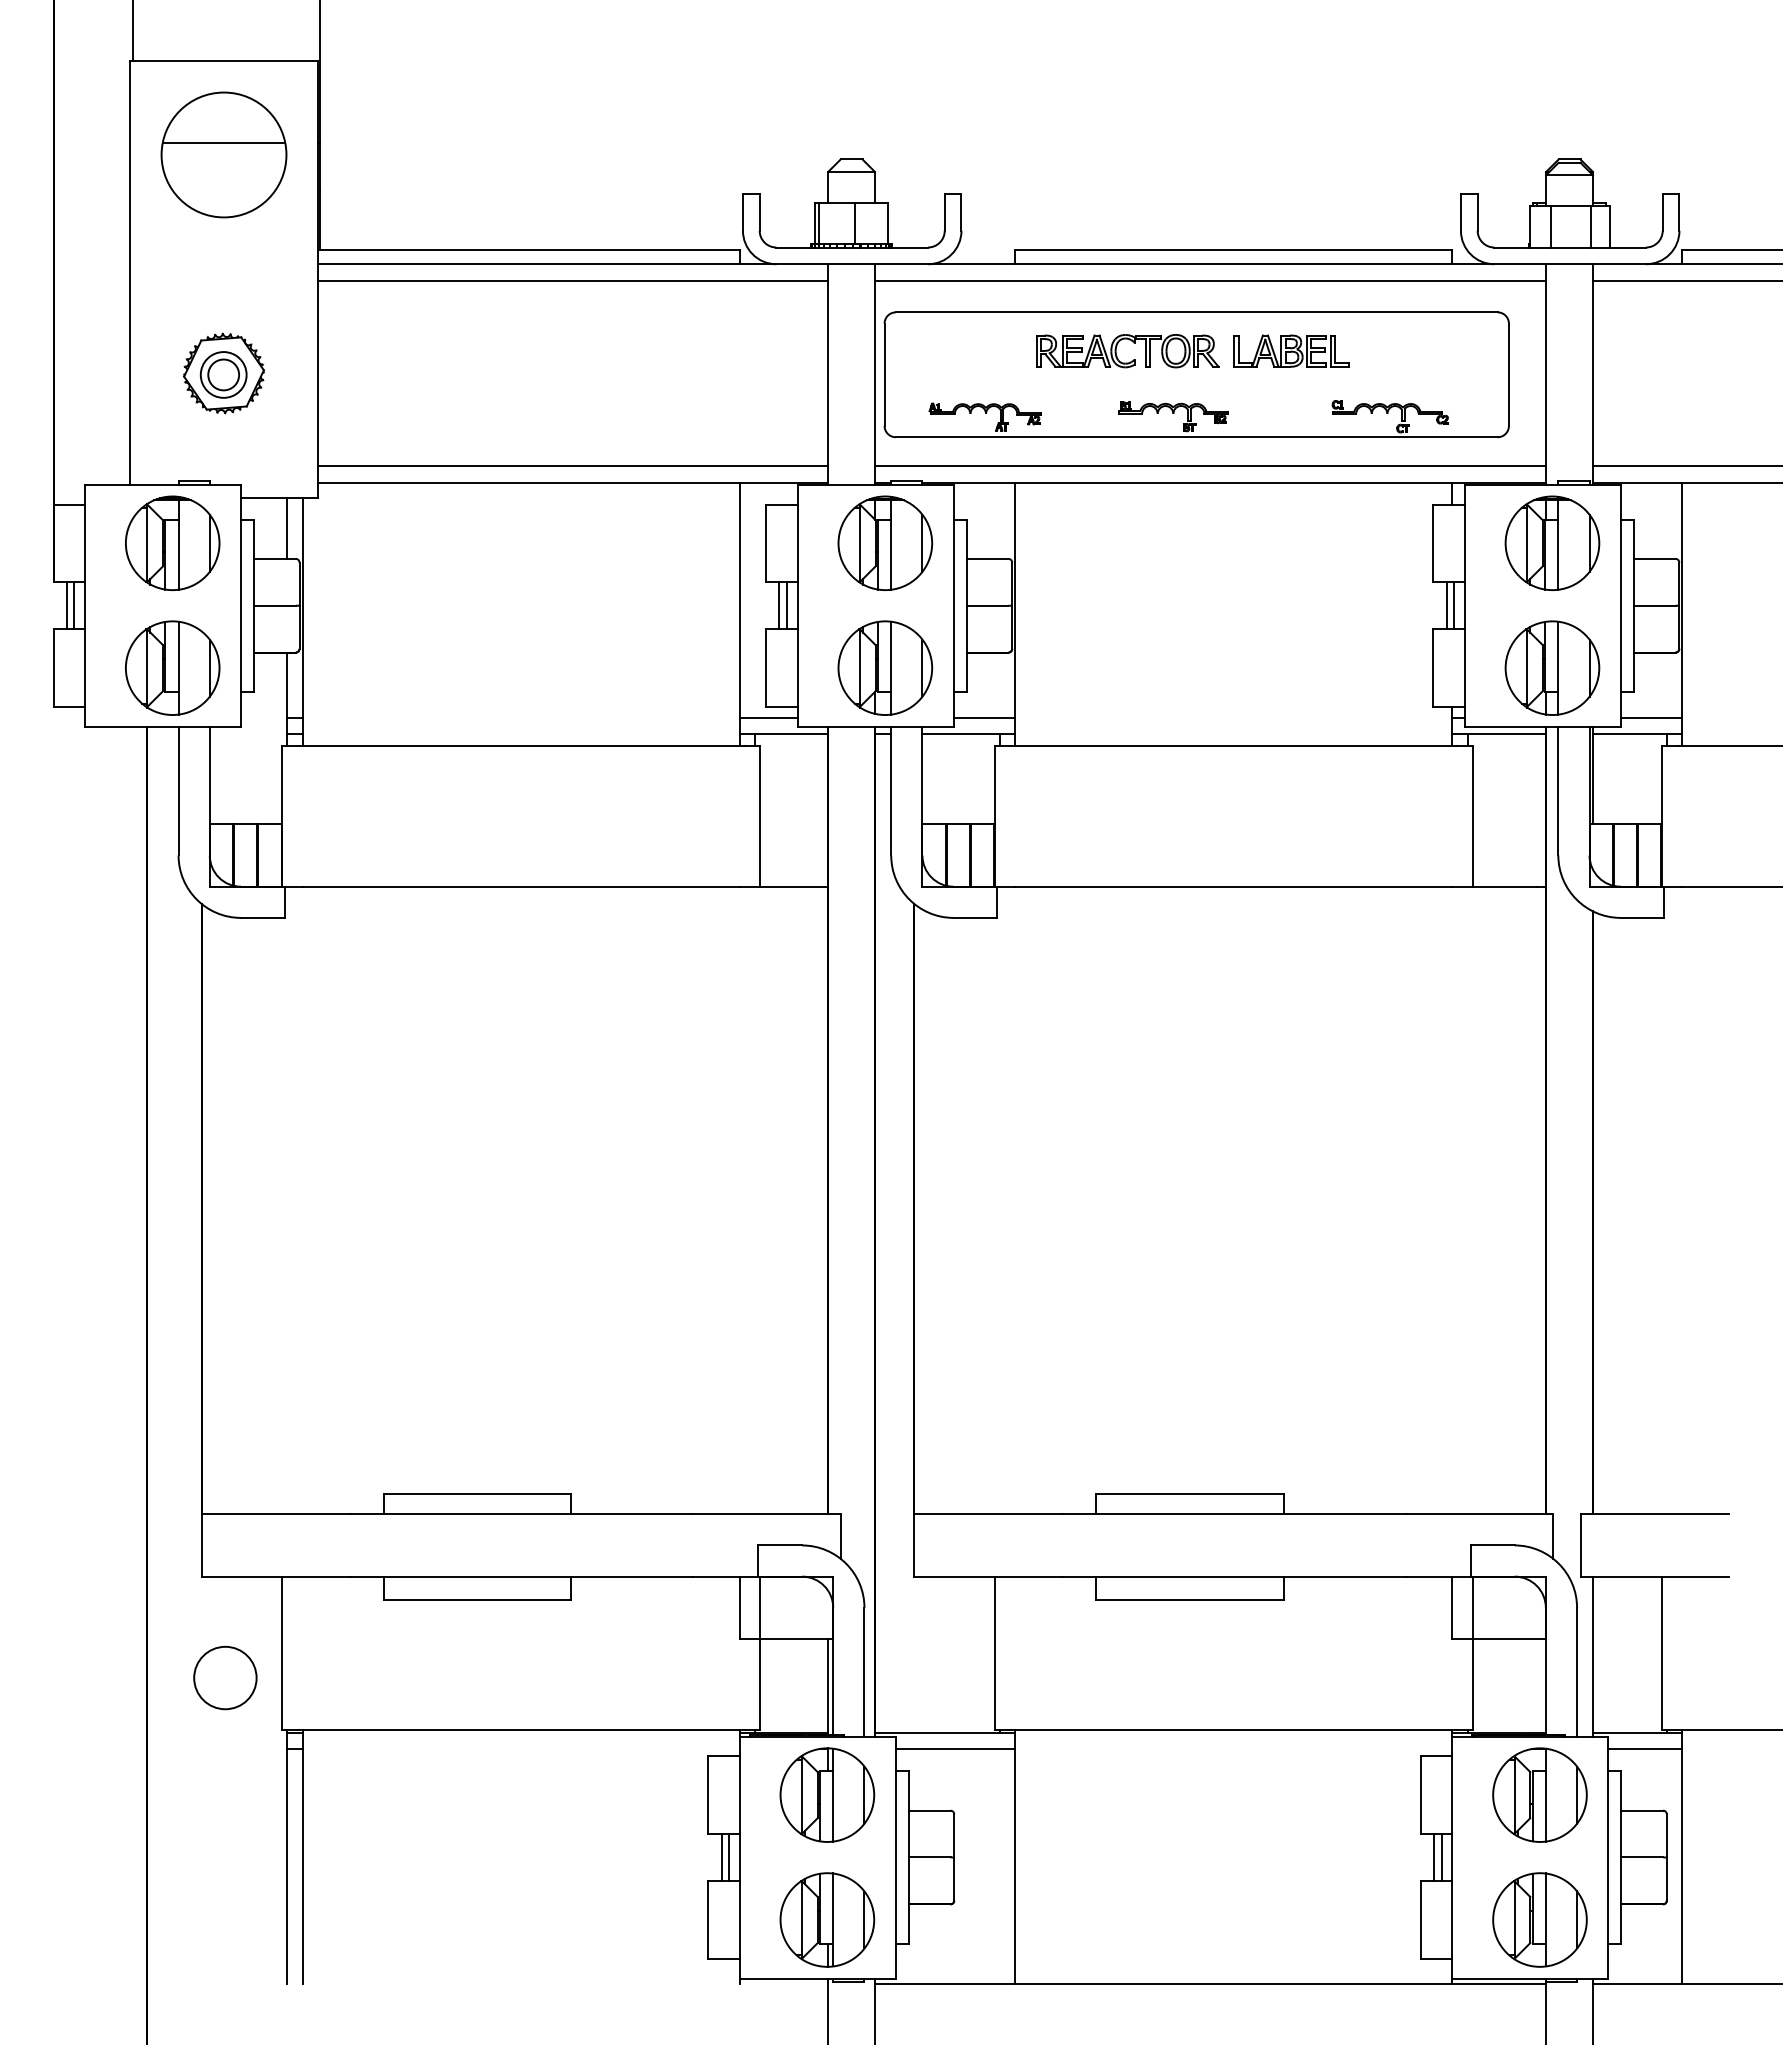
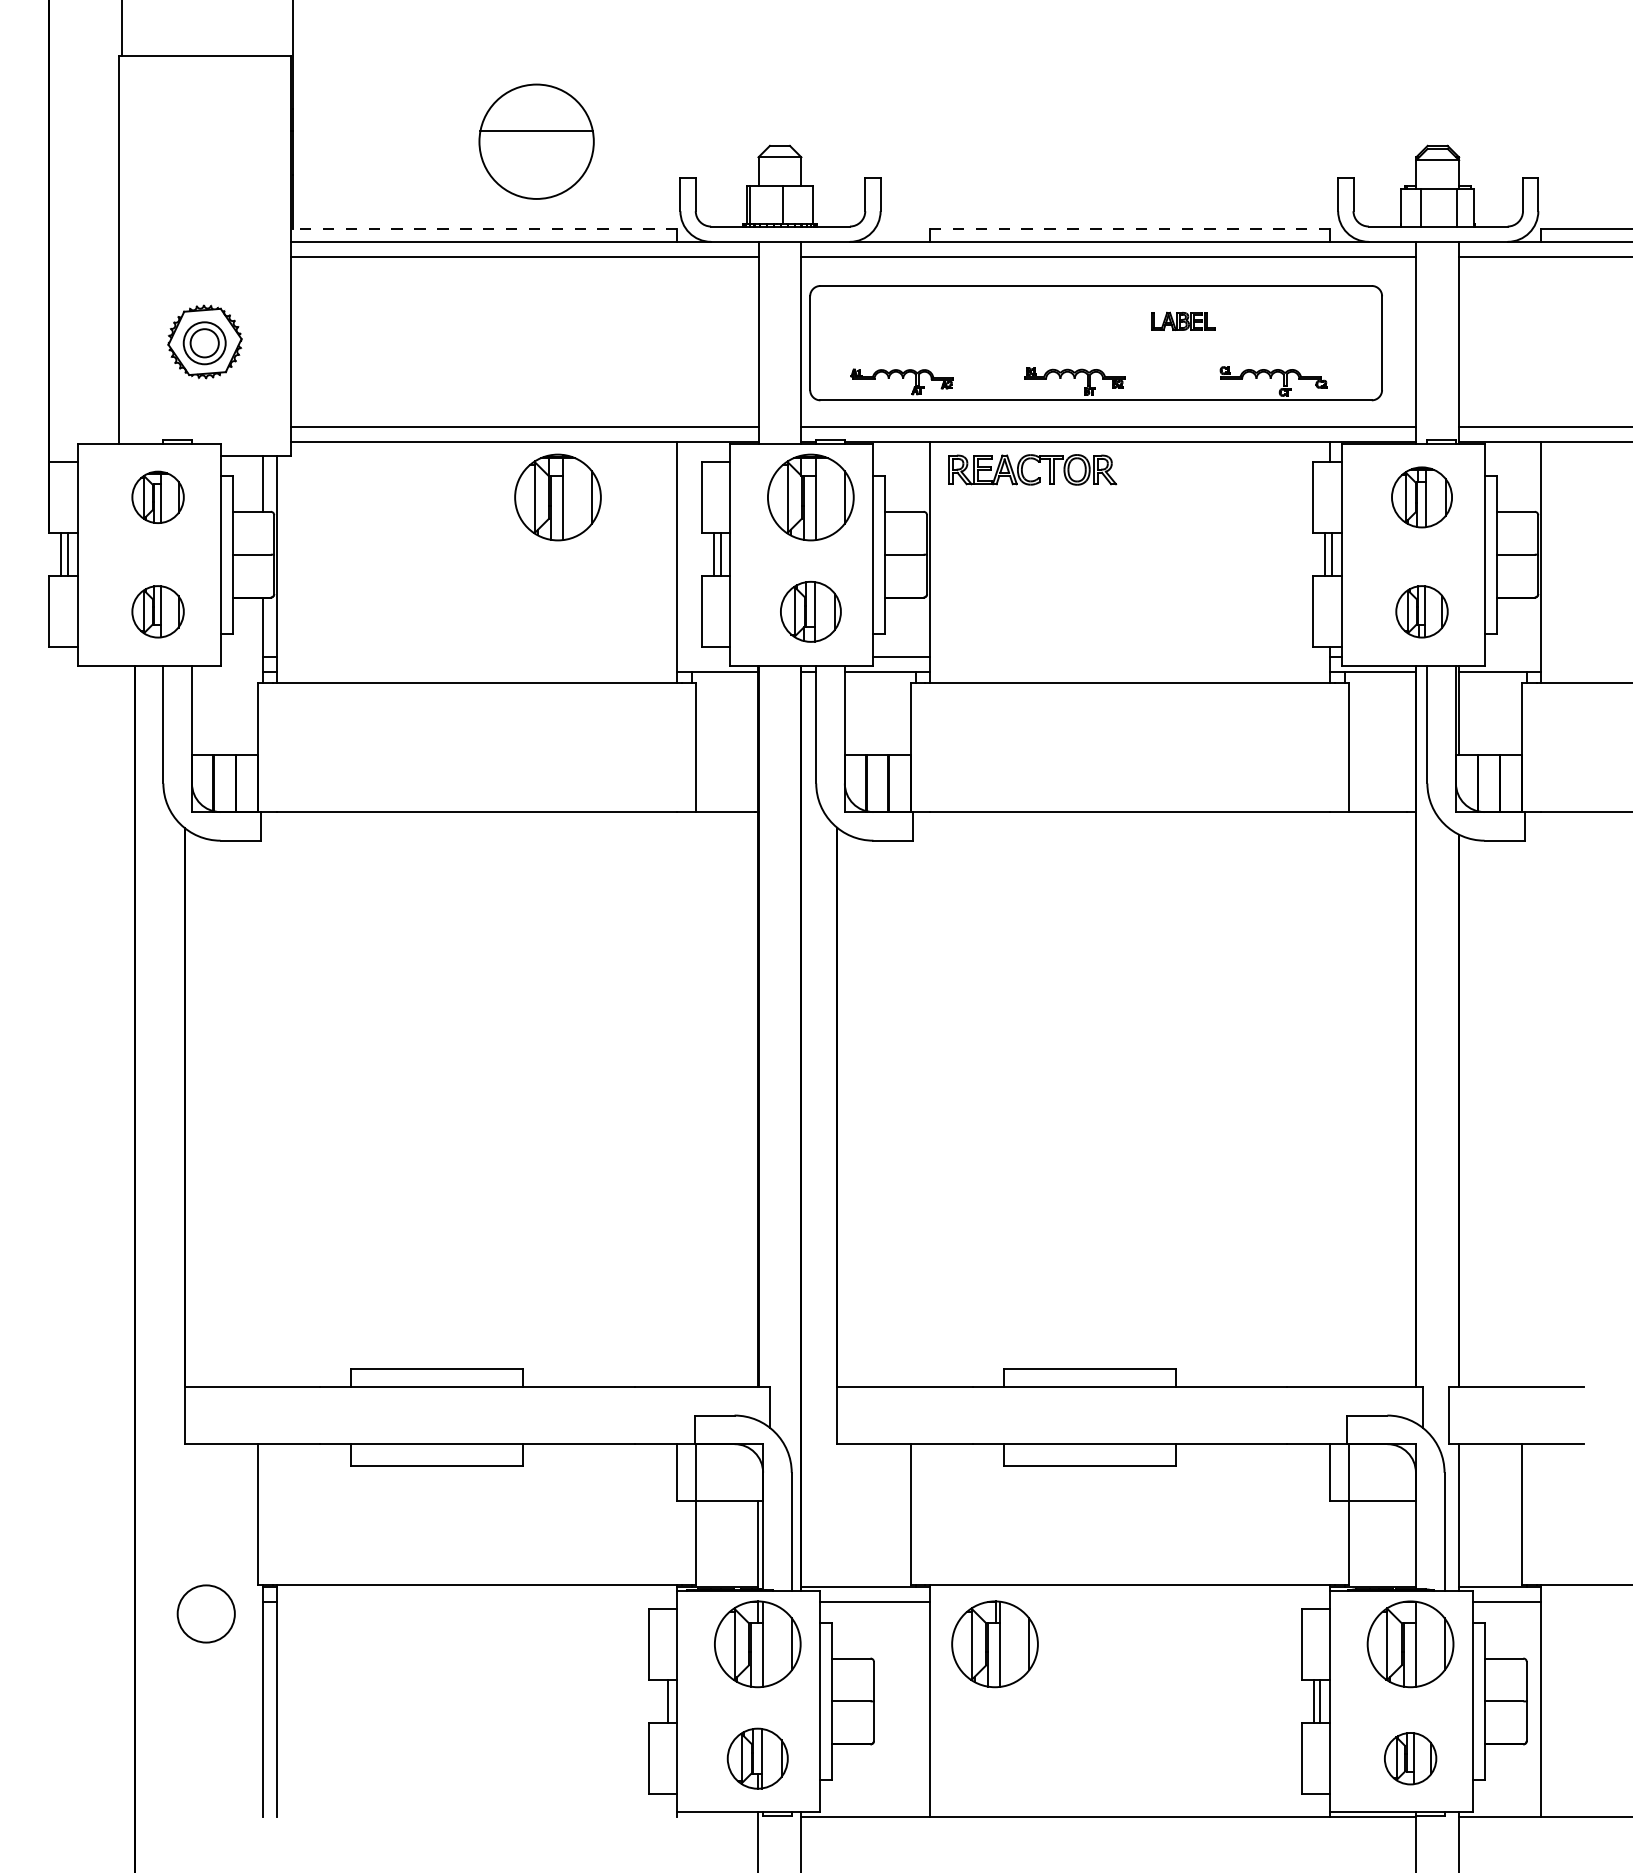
part: (223, 154) -> (536, 141), moved
line: (528, 249) -> (483, 228), solid -> dashed
line: (1233, 249) -> (1129, 228), solid -> dashed
part: (1291, 350) -> (1182, 320), size x0.6
part: (1133, 359) -> (1038, 477), moved
part: (172, 542) -> (157, 496), size x0.6
part: (609, 542) -> (558, 496), added
part: (1552, 542) -> (1422, 496), size x0.7
part: (172, 667) -> (157, 611), size x0.6
part: (885, 667) -> (811, 611), size x0.7
part: (1552, 667) -> (1422, 611), size x0.6
line: (768, 717) -> (703, 657), removed
line: (1651, 717) -> (1512, 657), removed
circle: (225, 1677) -> (206, 1613), moved
part: (1086, 1794) -> (995, 1643), added
line: (721, 1857) -> (660, 1701), removed
part: (827, 1919) -> (757, 1758), size x0.7
part: (1539, 1919) -> (1410, 1758), size x0.6

